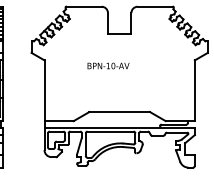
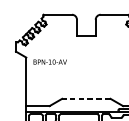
text: (108, 65) -> (50, 61), moved
line: (119, 112) -> (86, 99), solid -> dashed

